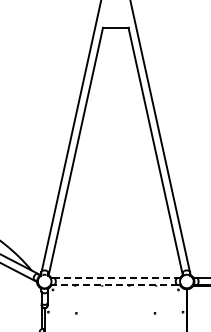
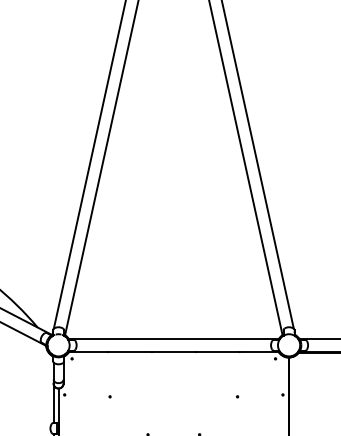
line: (115, 277) -> (173, 338), dashed -> solid
line: (116, 285) -> (175, 351), dashed -> solid

